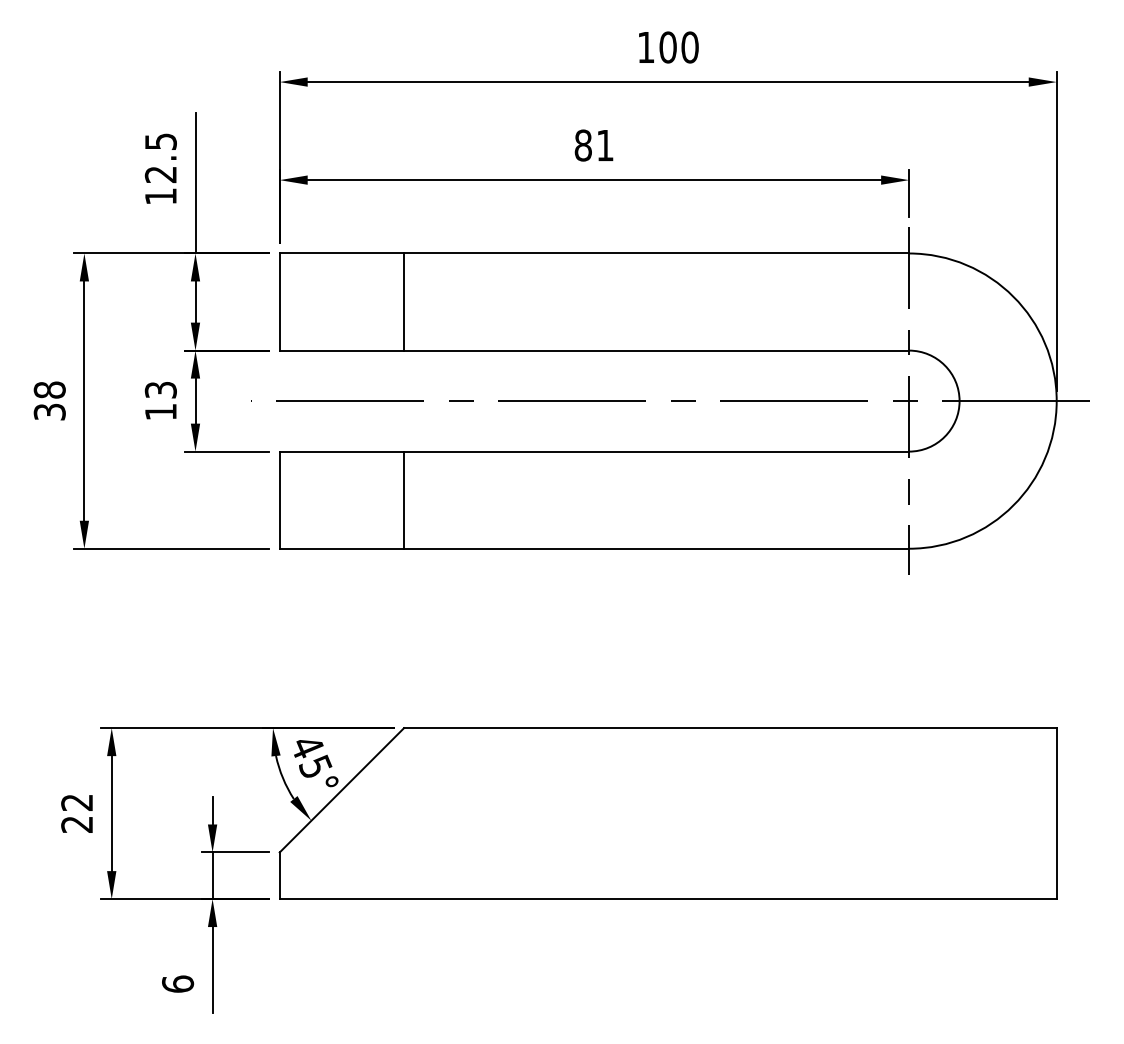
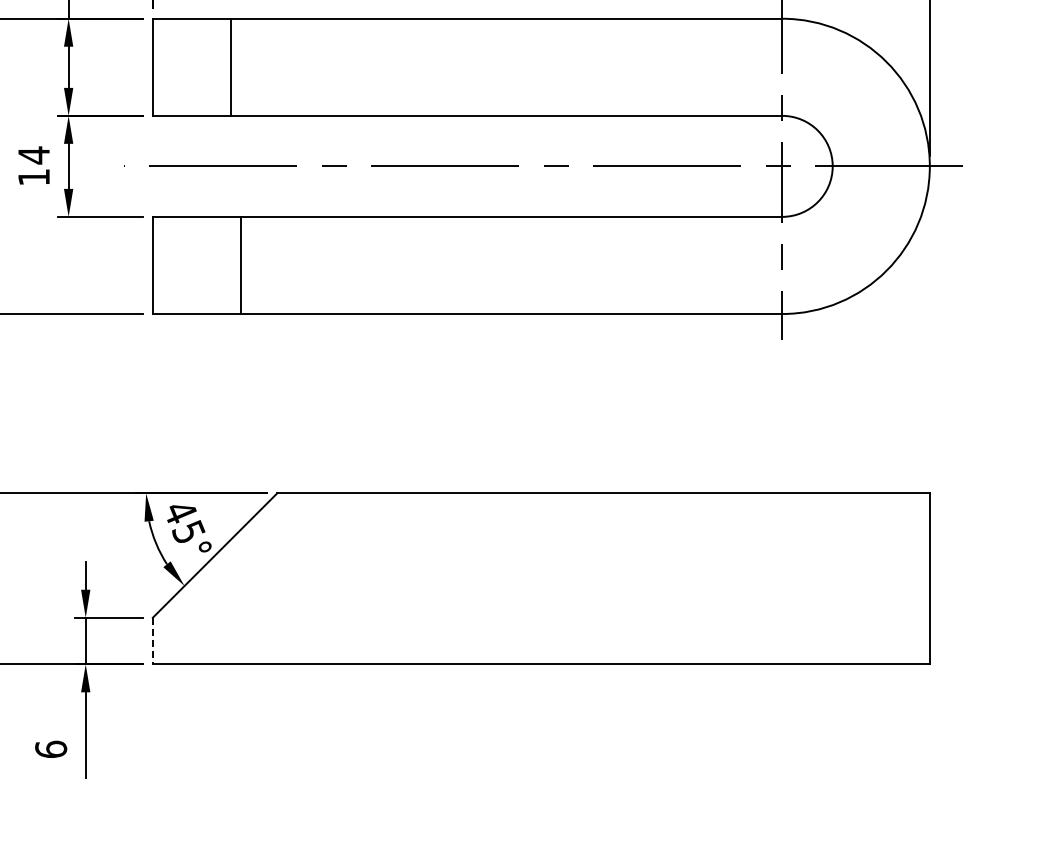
line: (404, 301) -> (231, 66), moved
text: (160, 390) -> (33, 155), 13 -> 14
line: (404, 499) -> (241, 264), moved
line: (279, 876) -> (152, 641), solid -> dashed

